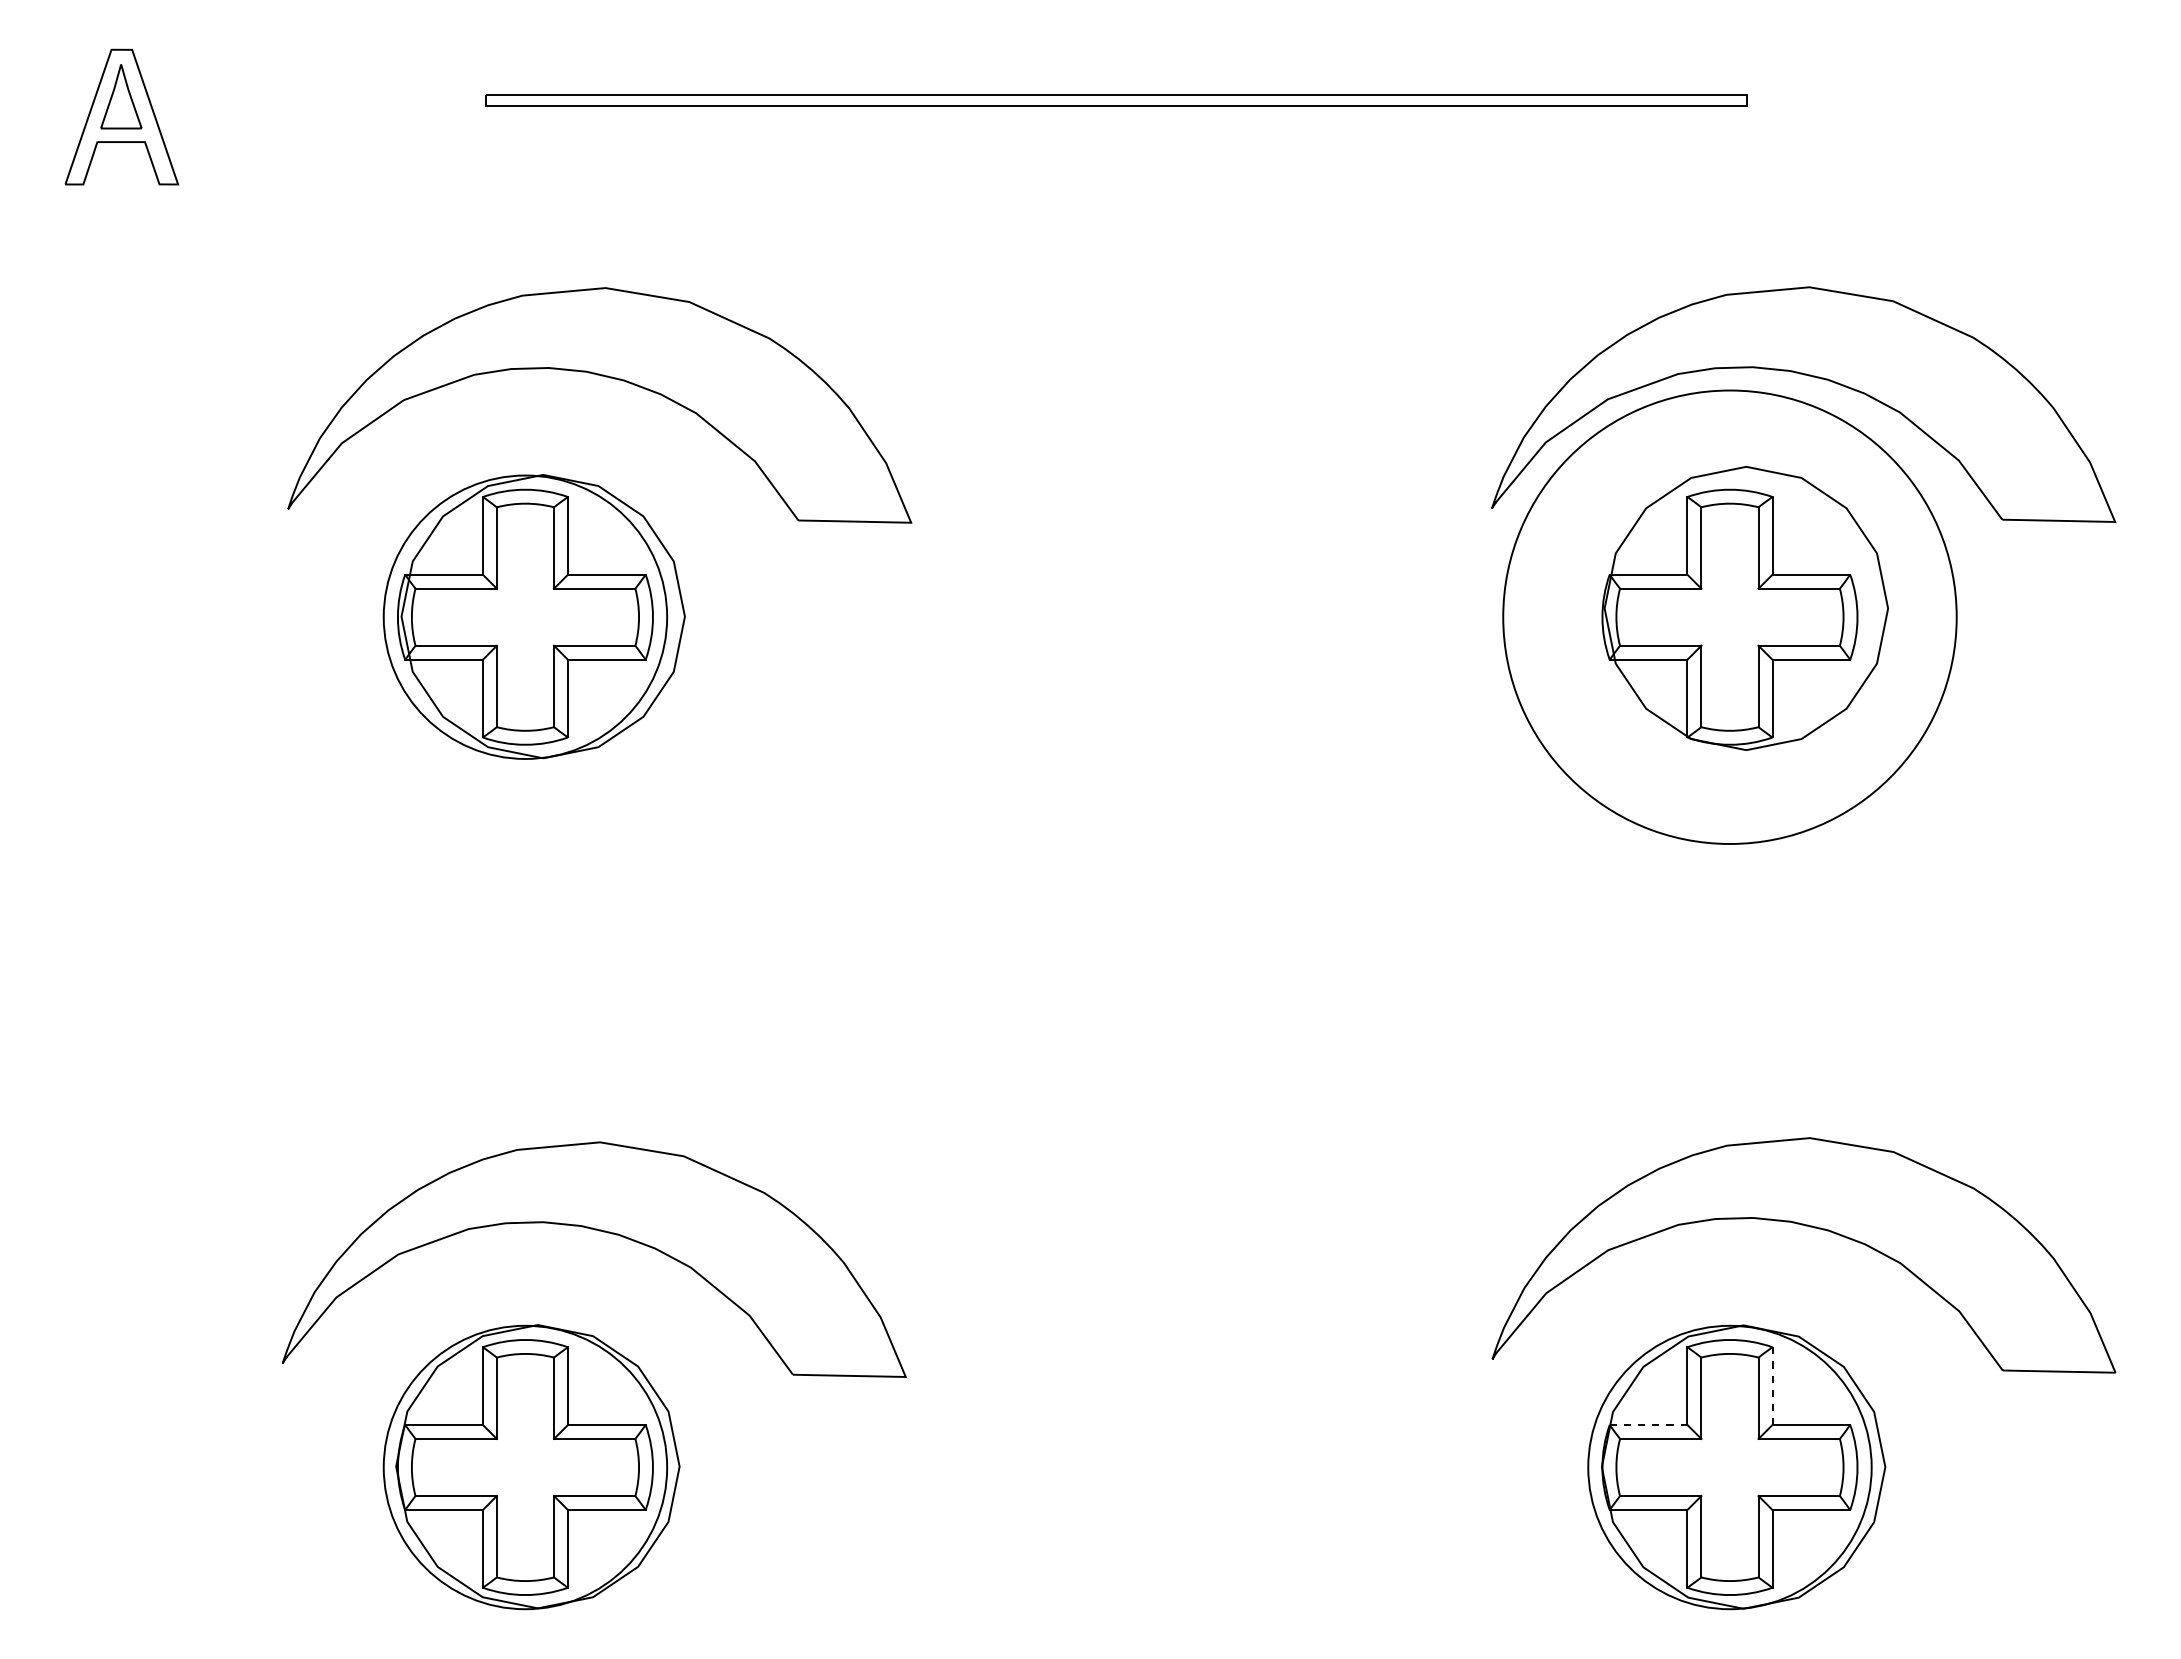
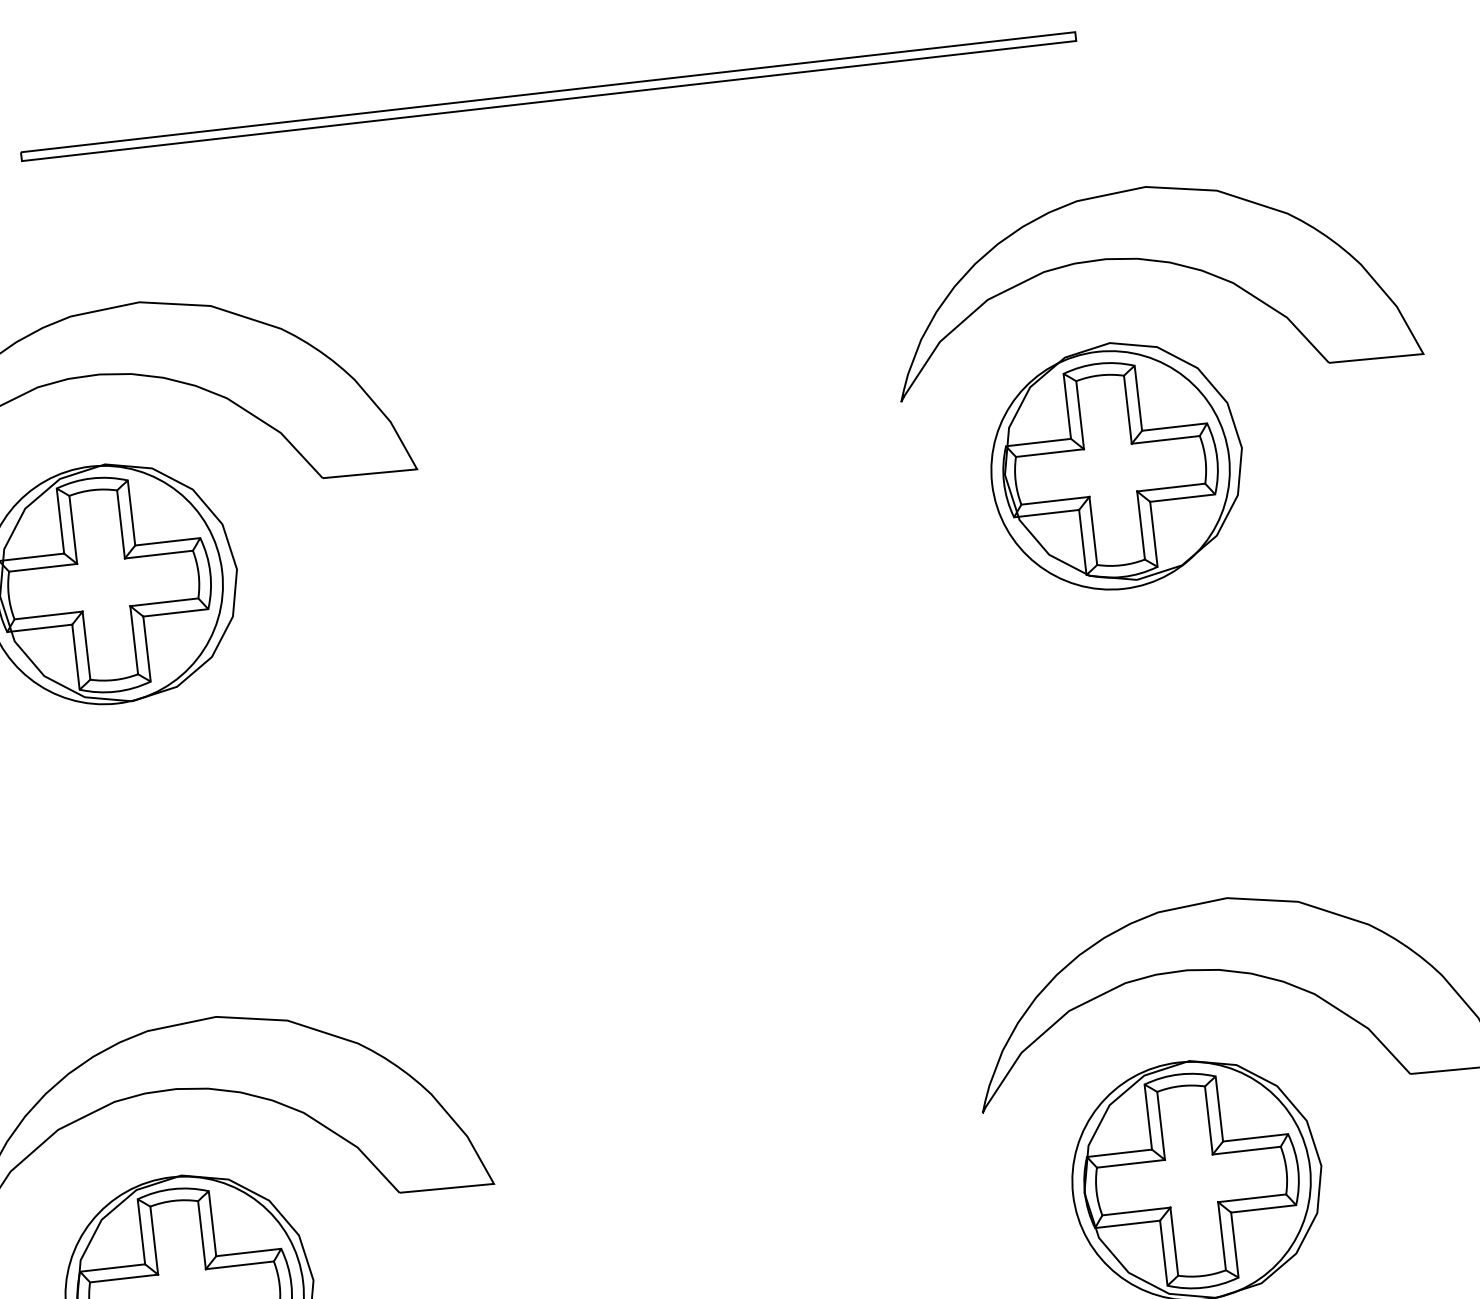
circle: (1729, 616) -> (1110, 469), size x0.62
line: (1772, 1386) -> (1219, 1109), dashed -> solid
line: (1648, 1424) -> (1119, 1152), dashed -> solid

